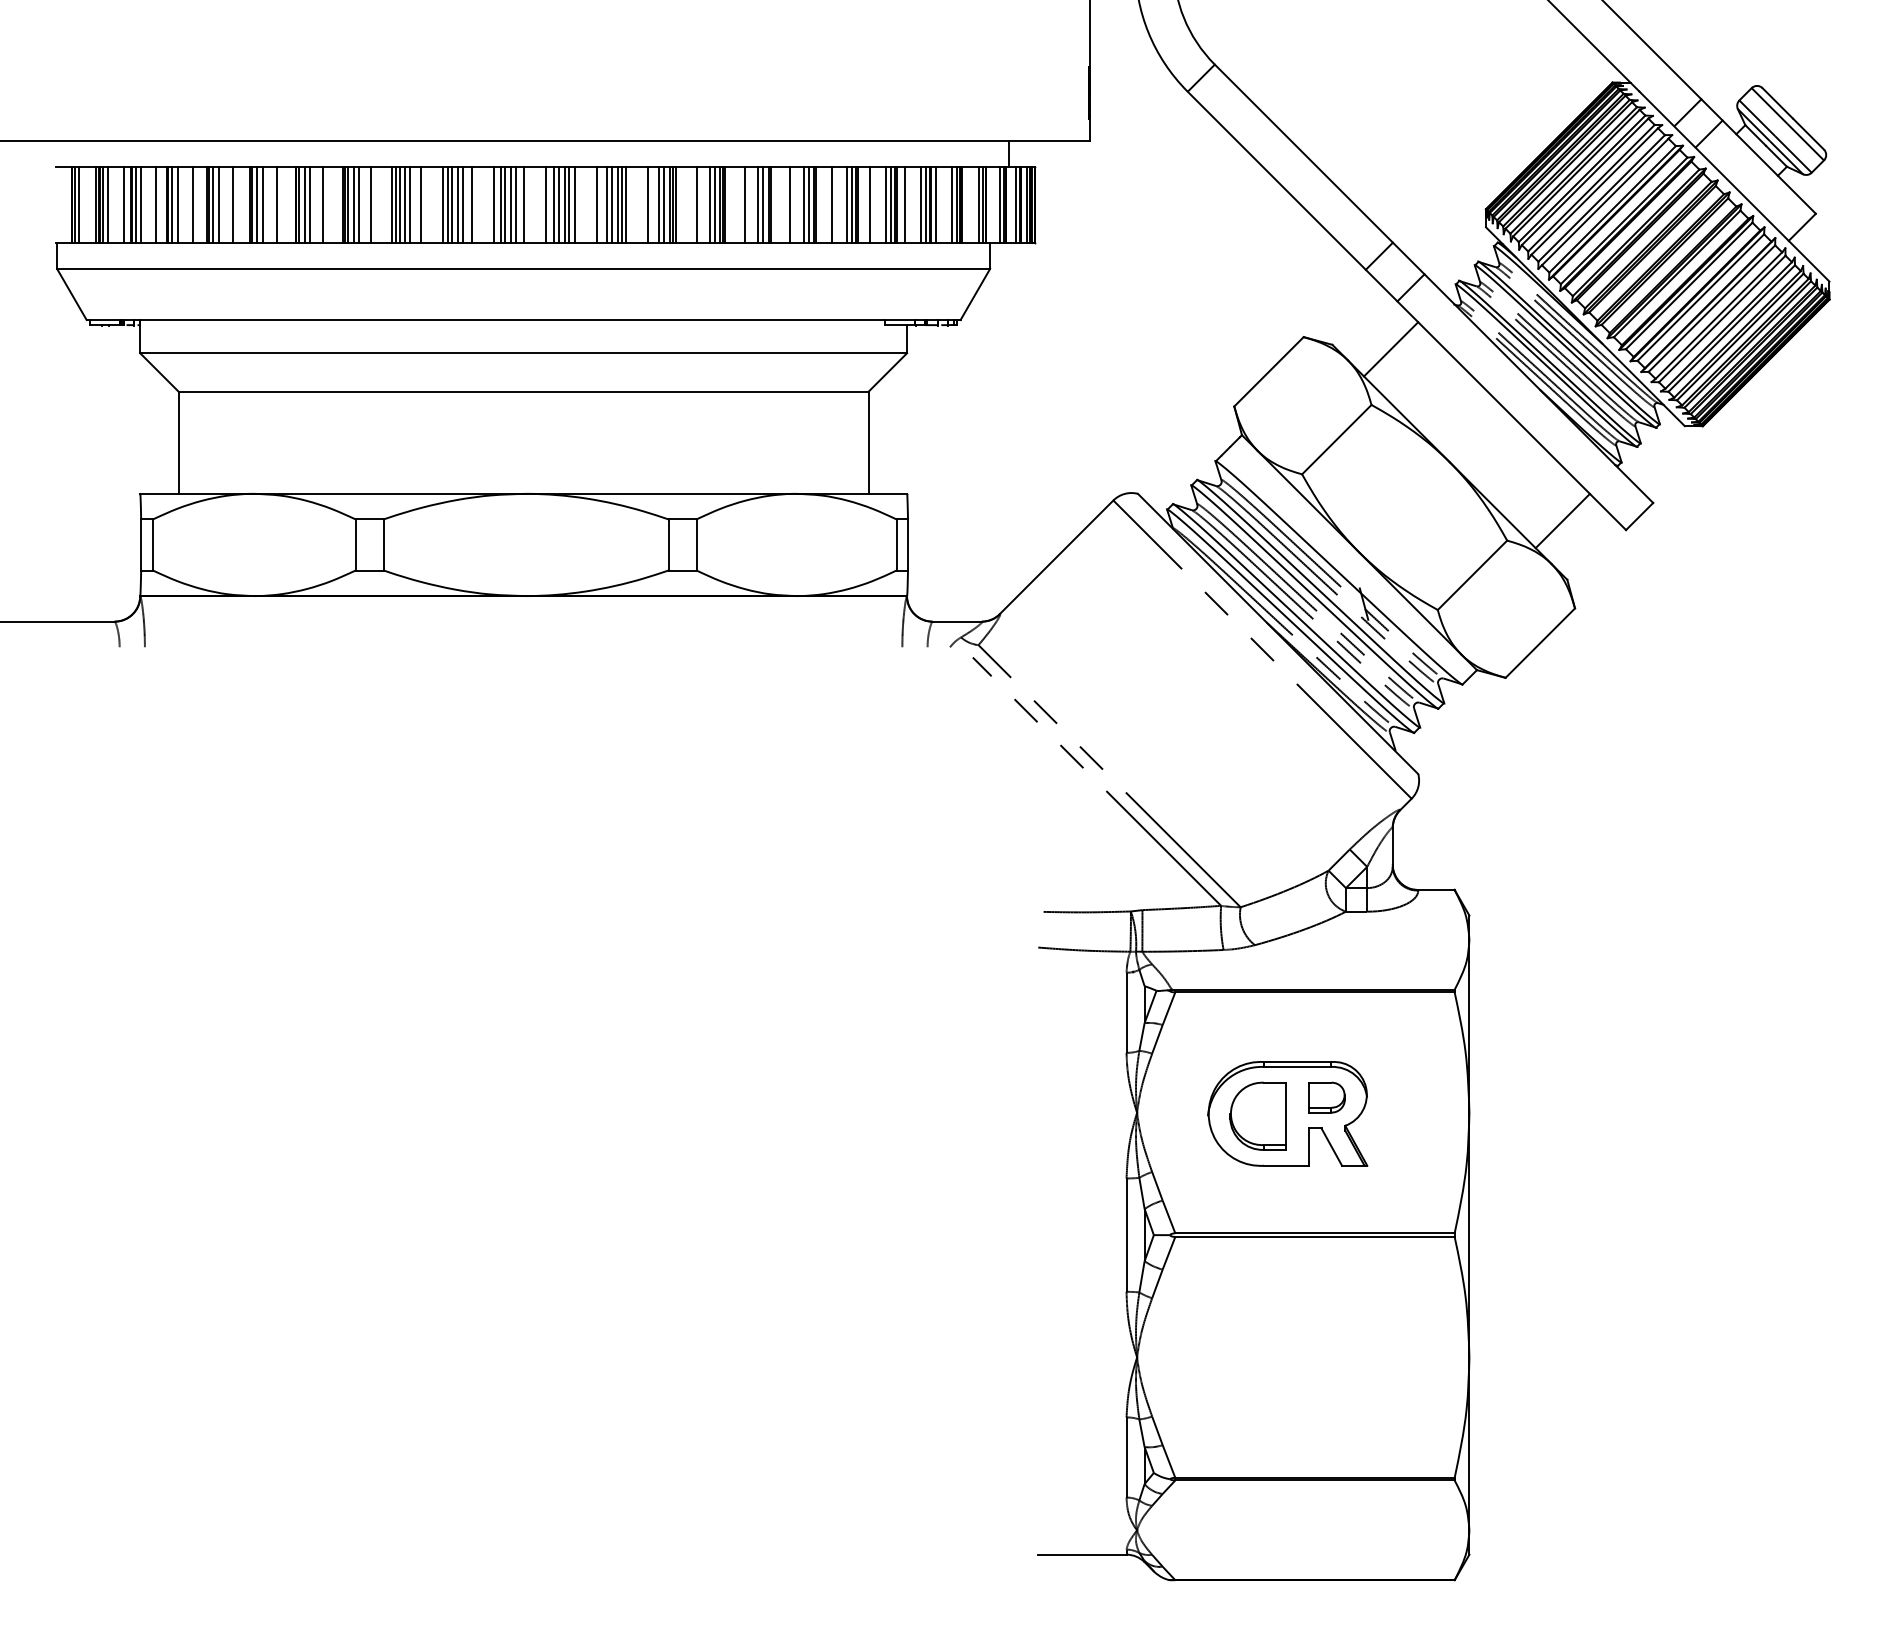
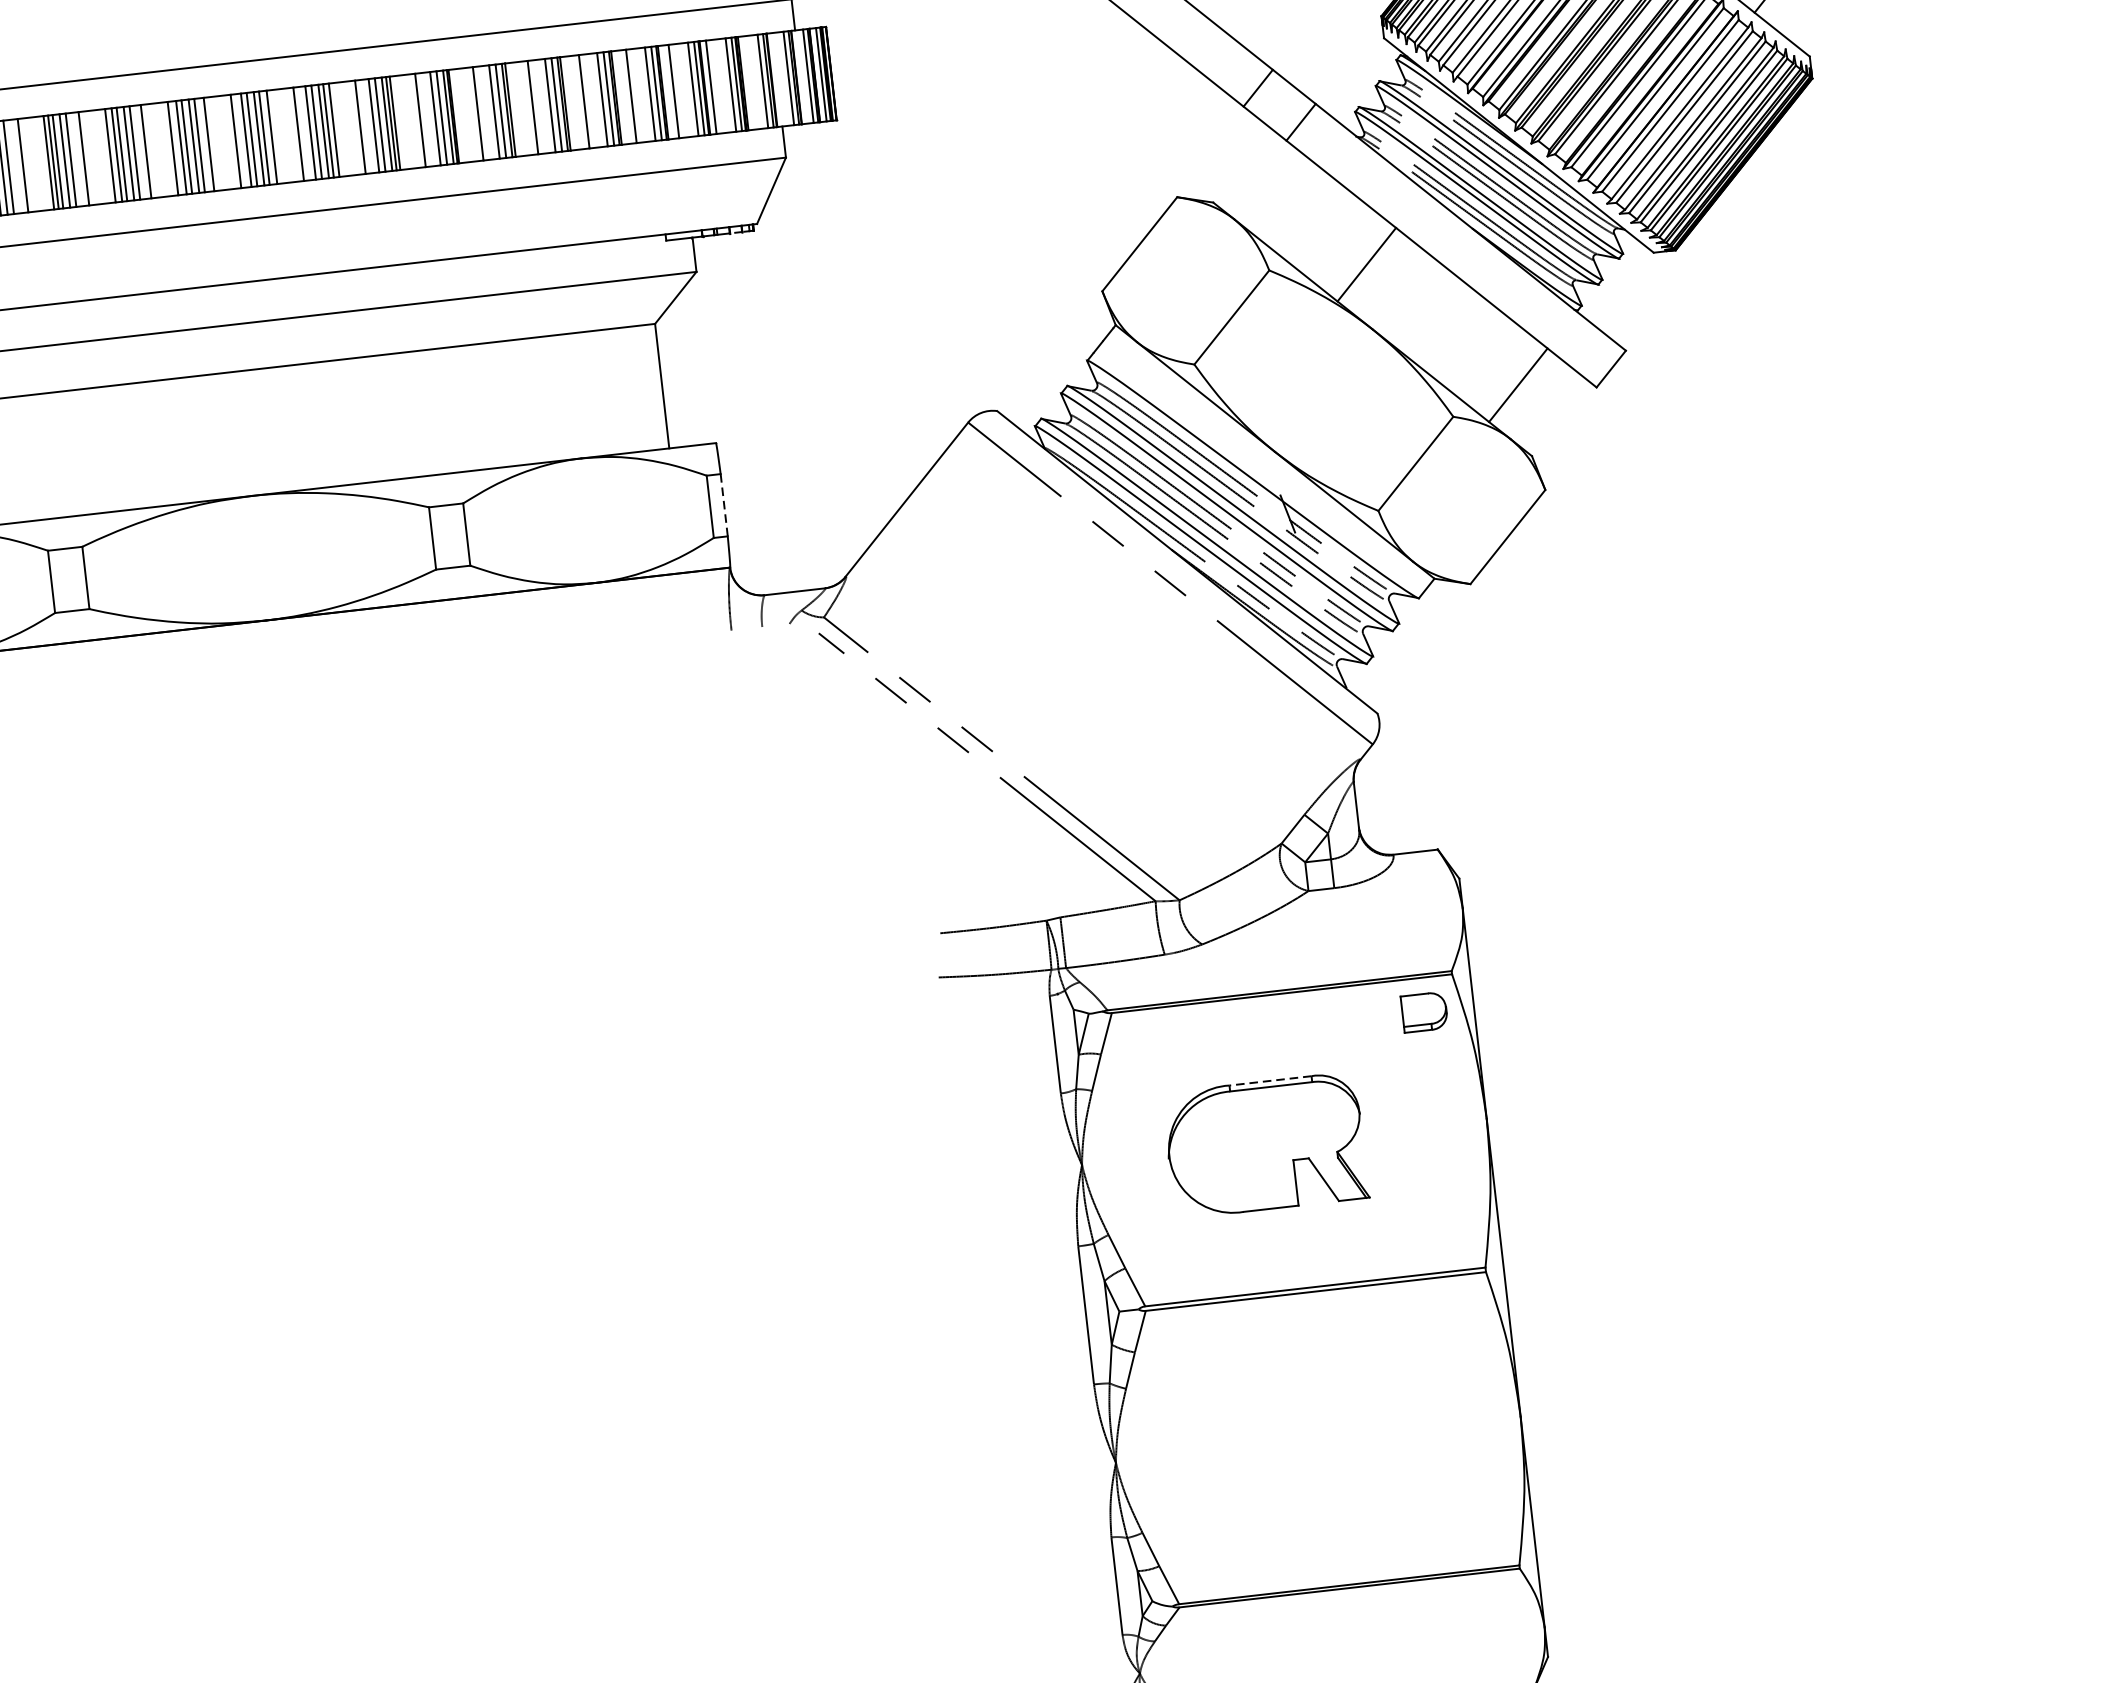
line: (1390, 349) -> (1366, 264), moved
line: (908, 544) -> (724, 504), solid -> dashed
line: (1297, 1062) -> (1270, 1081), solid -> dashed
part: (1326, 1097) -> (1424, 1012), moved
part: (1257, 1115) -> (1229, 1151), removed

